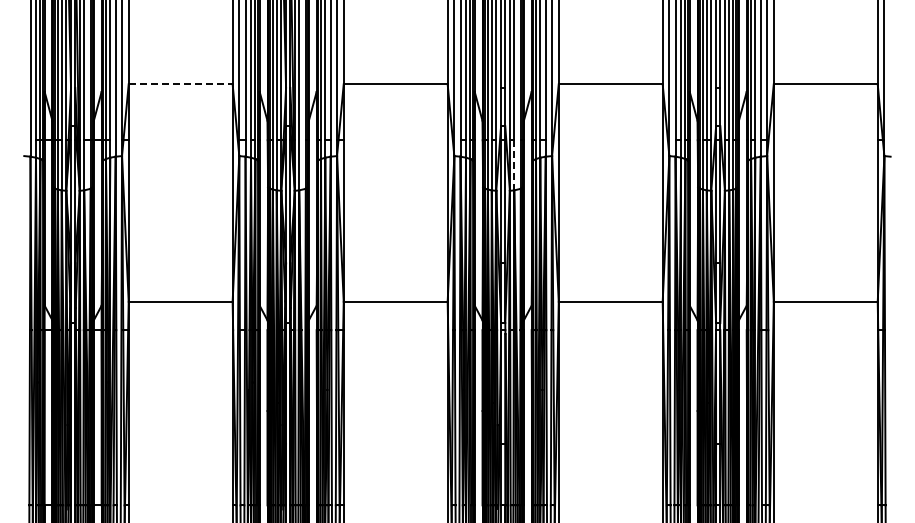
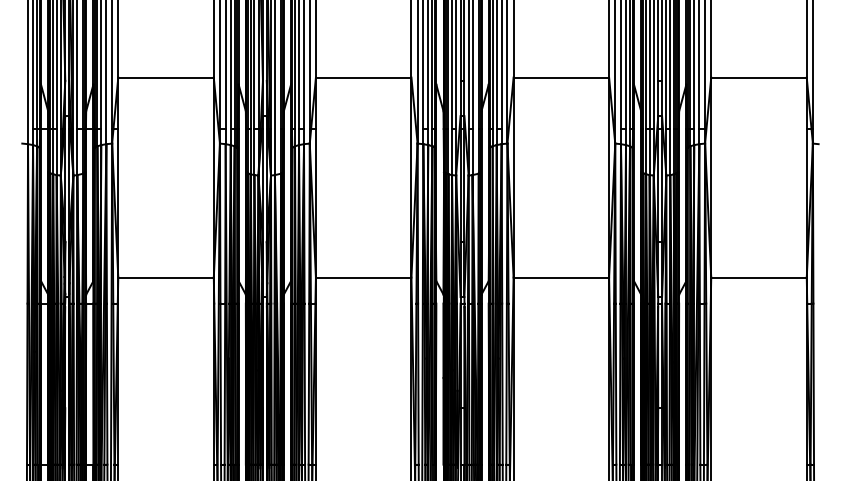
line: (180, 84) -> (165, 77), dashed -> solid
line: (514, 165) -> (472, 152), dashed -> solid

